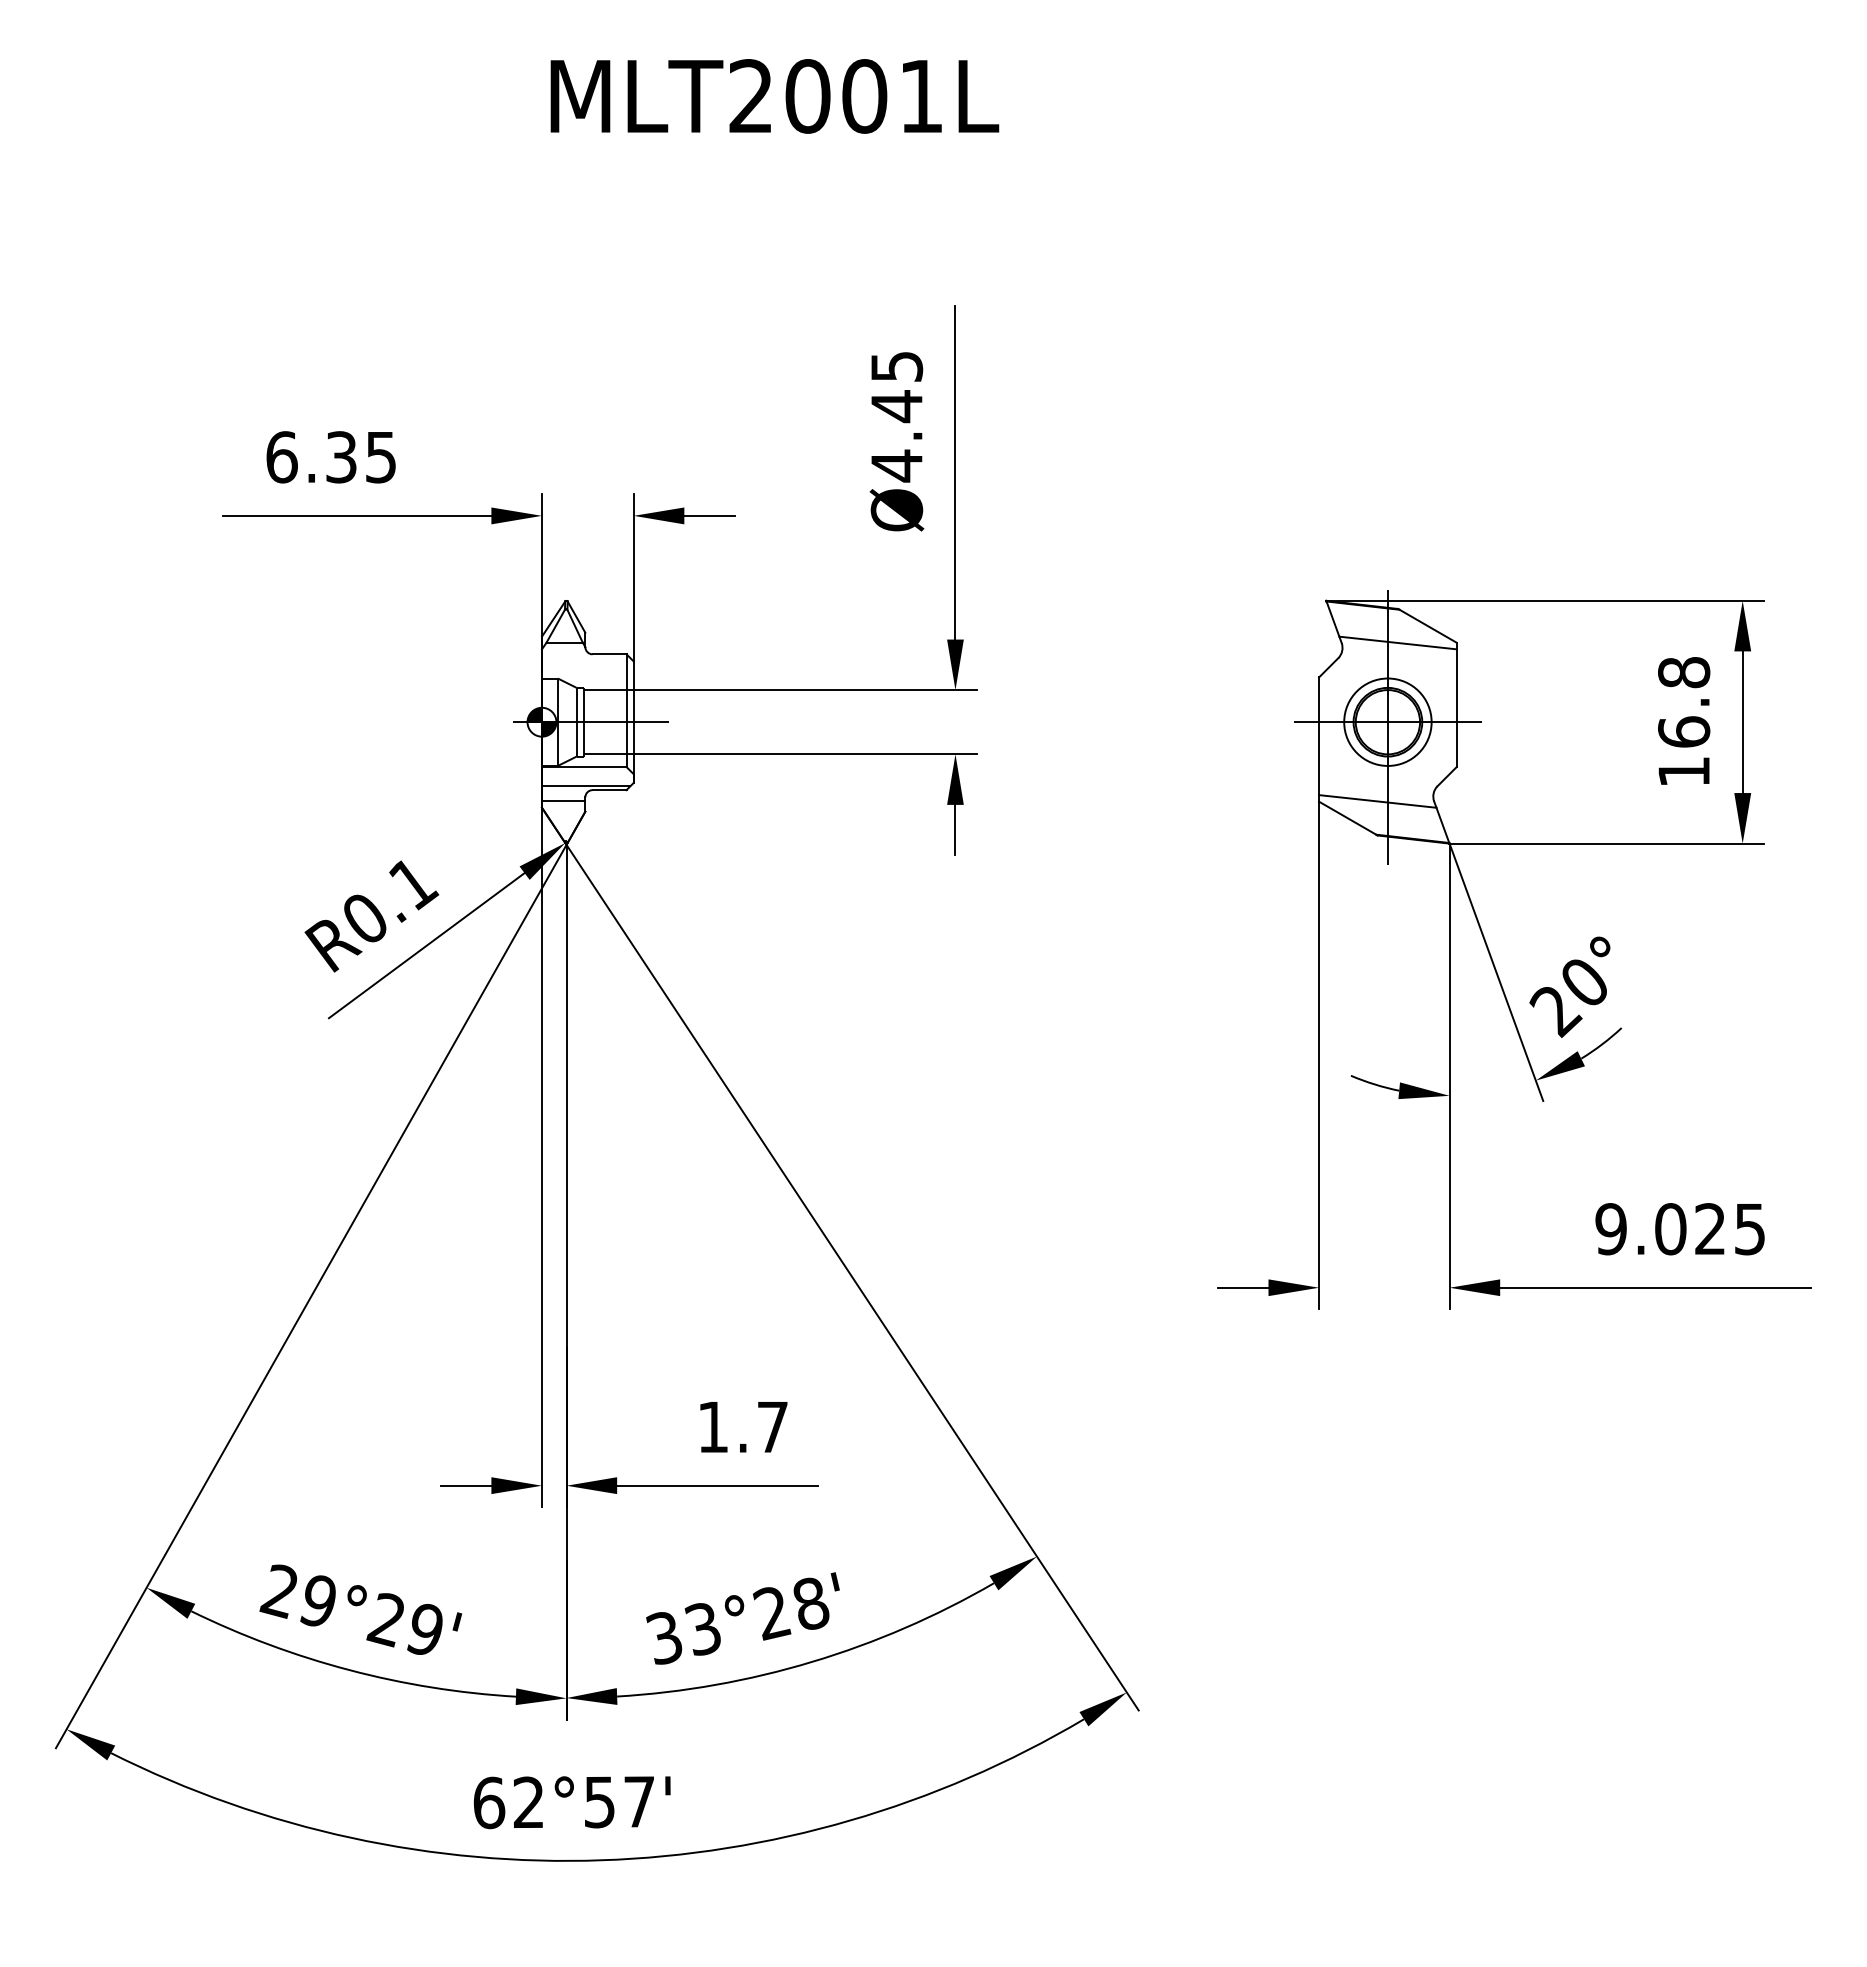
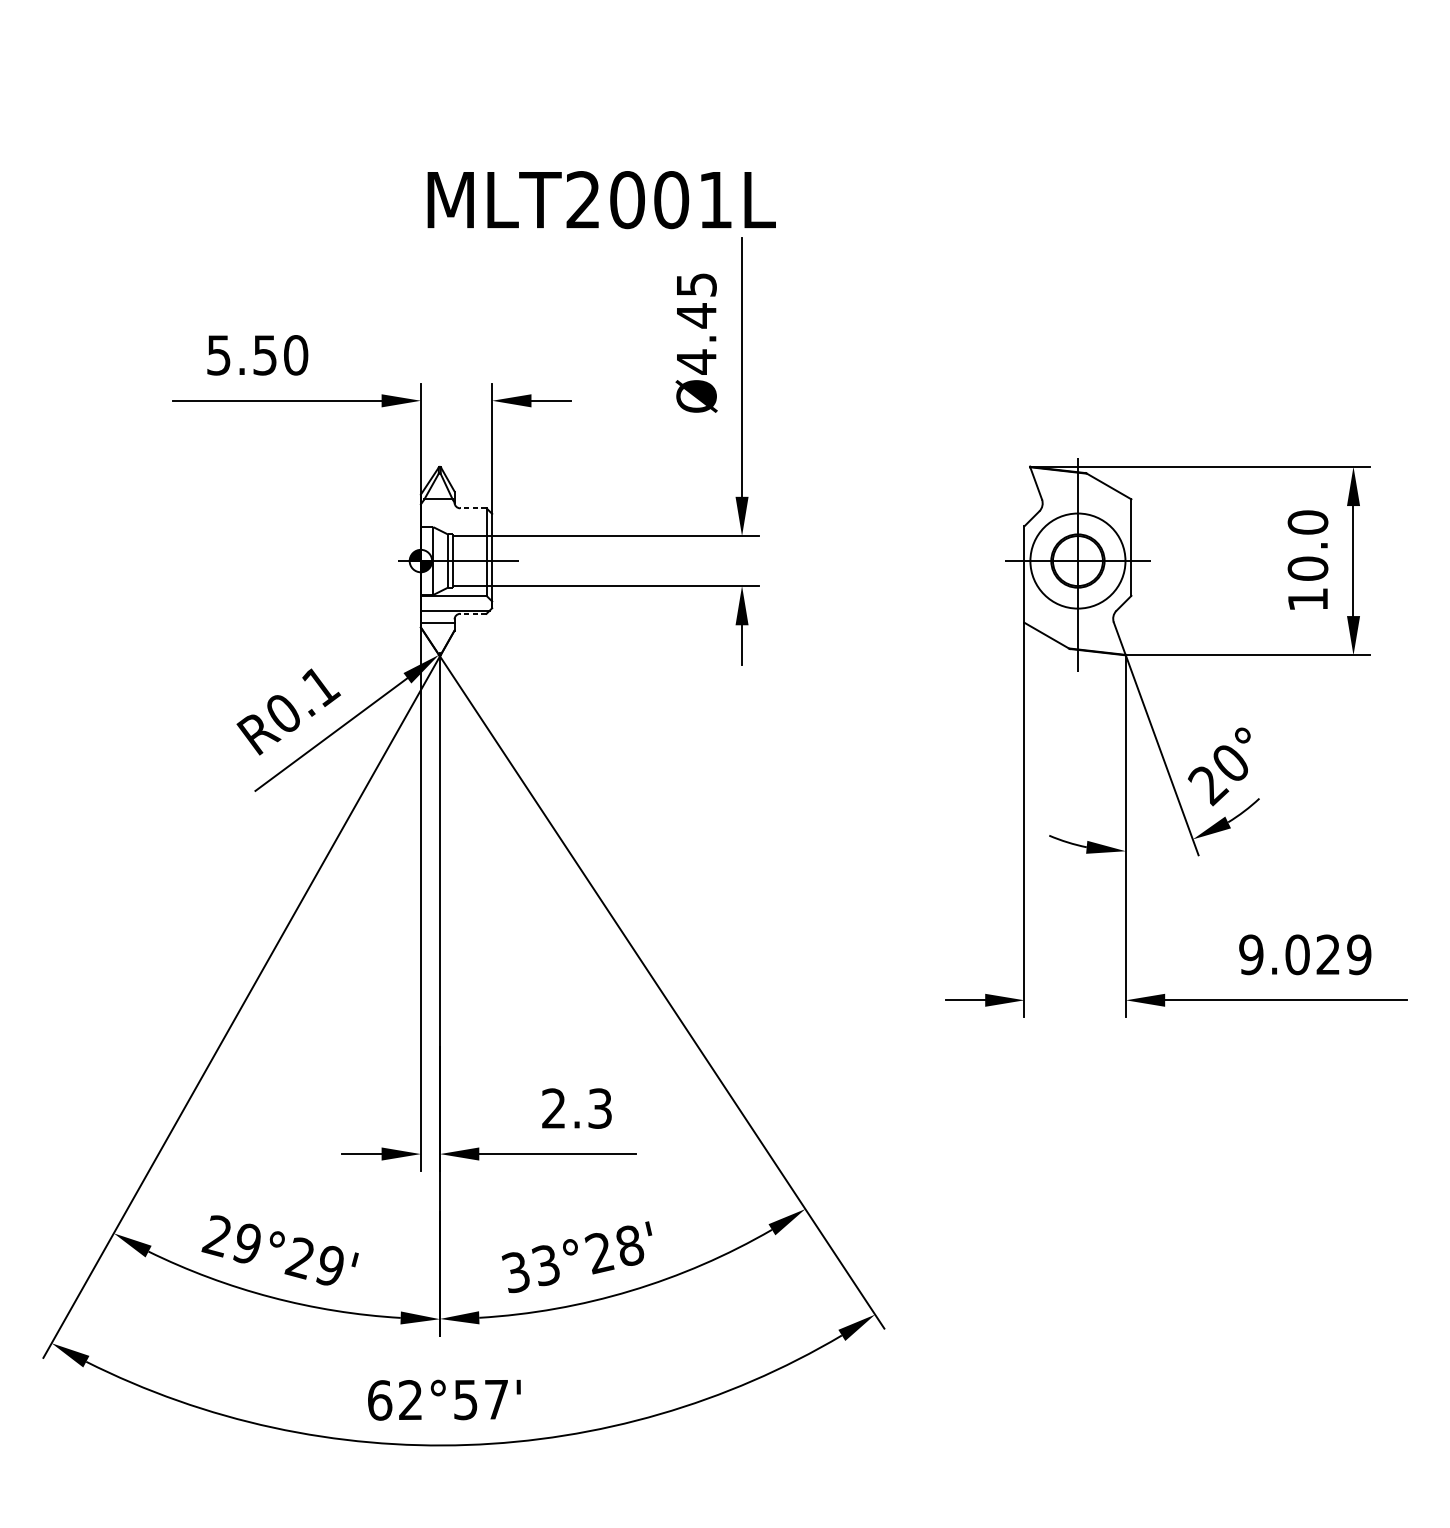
text: (774, 96) -> (601, 200), moved
text: (331, 457) -> (257, 355), 6.35 -> 5.50
line: (1397, 642) -> (1085, 499), removed
line: (609, 654) -> (473, 508), solid -> dashed
text: (1684, 701) -> (1308, 544), 16.8 -> 10.0
circle: (1387, 721) -> (1077, 560), size x1.4
line: (609, 790) -> (473, 614), solid -> dashed
line: (1377, 801) -> (1069, 622), removed
text: (1749, 1229) -> (1358, 955), 9.025 -> 9.029
text: (742, 1427) -> (576, 1108), 1.7 -> 2.3

